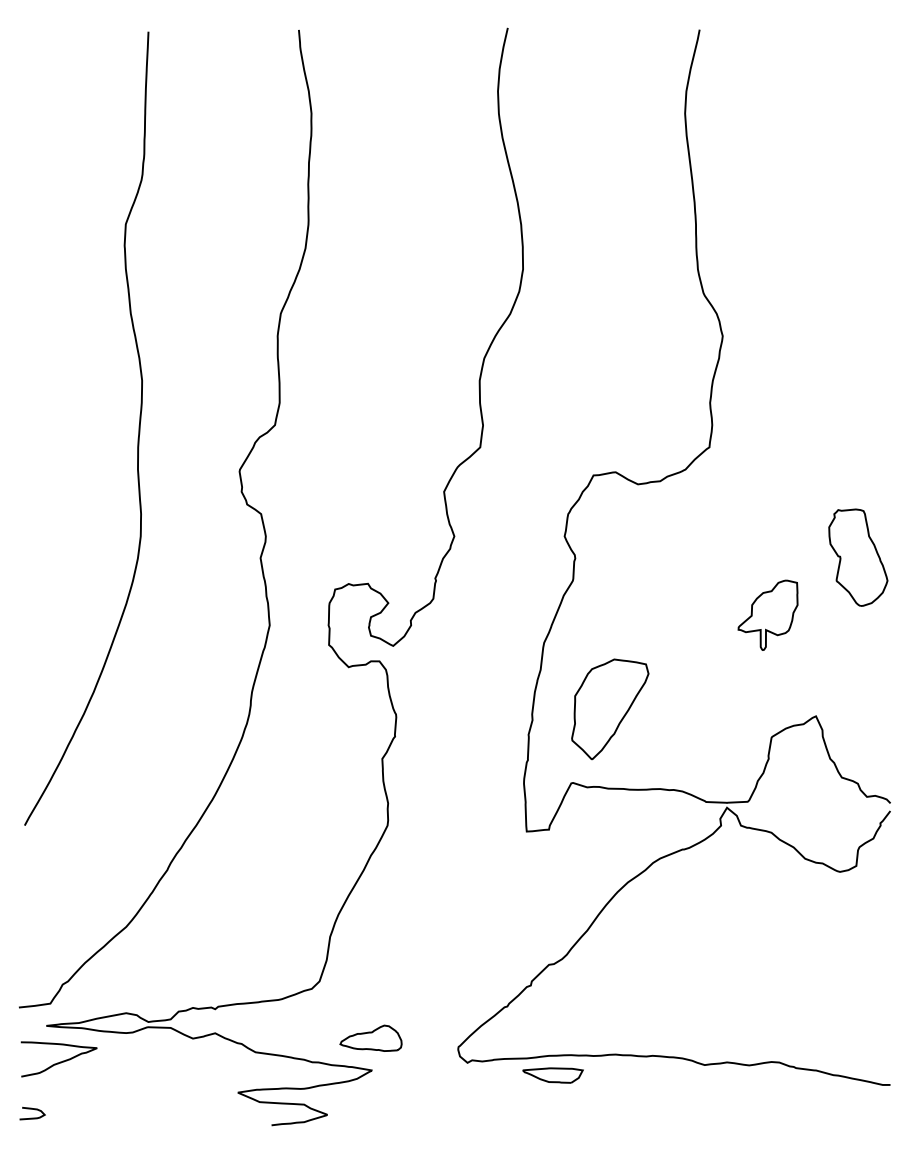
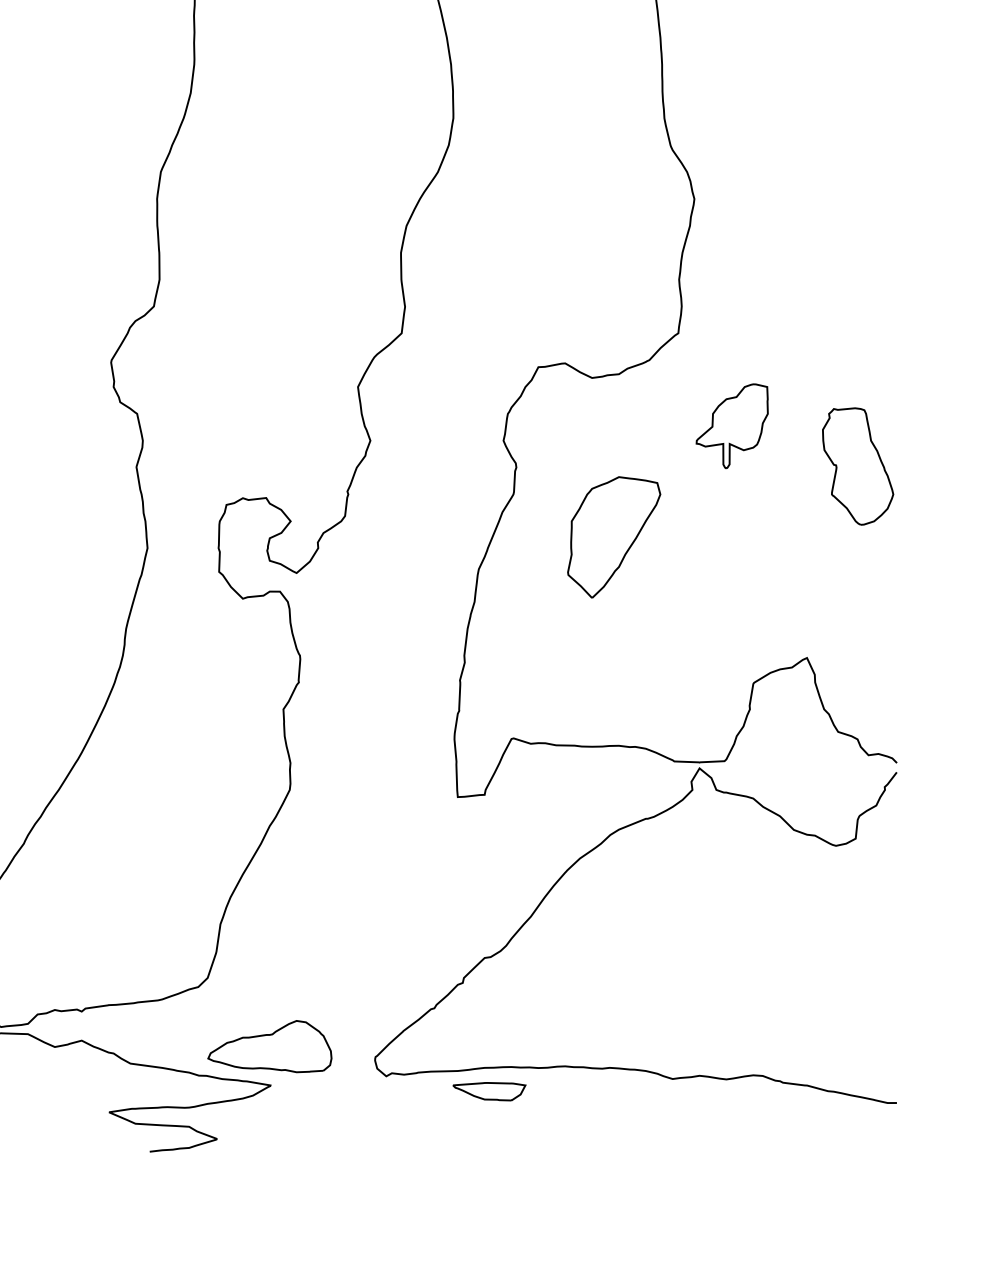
part: (767, 614) -> (731, 425), moved
part: (610, 709) -> (614, 537), moved
part: (370, 1038) -> (269, 1046), size x1.67

